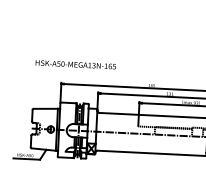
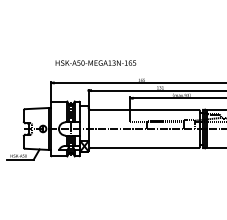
text: (75, 64) -> (95, 62), moved

